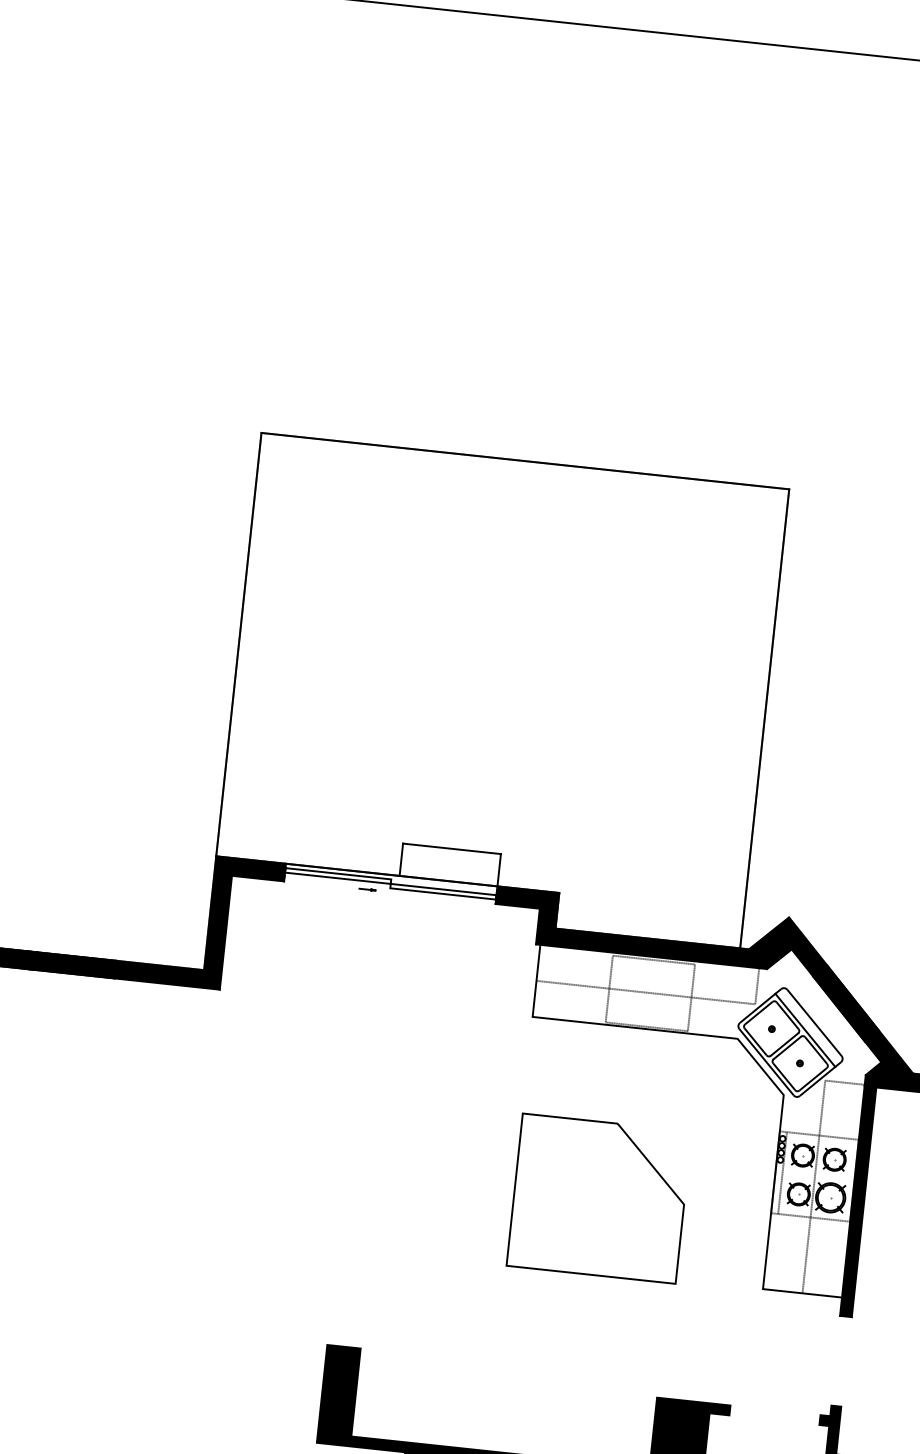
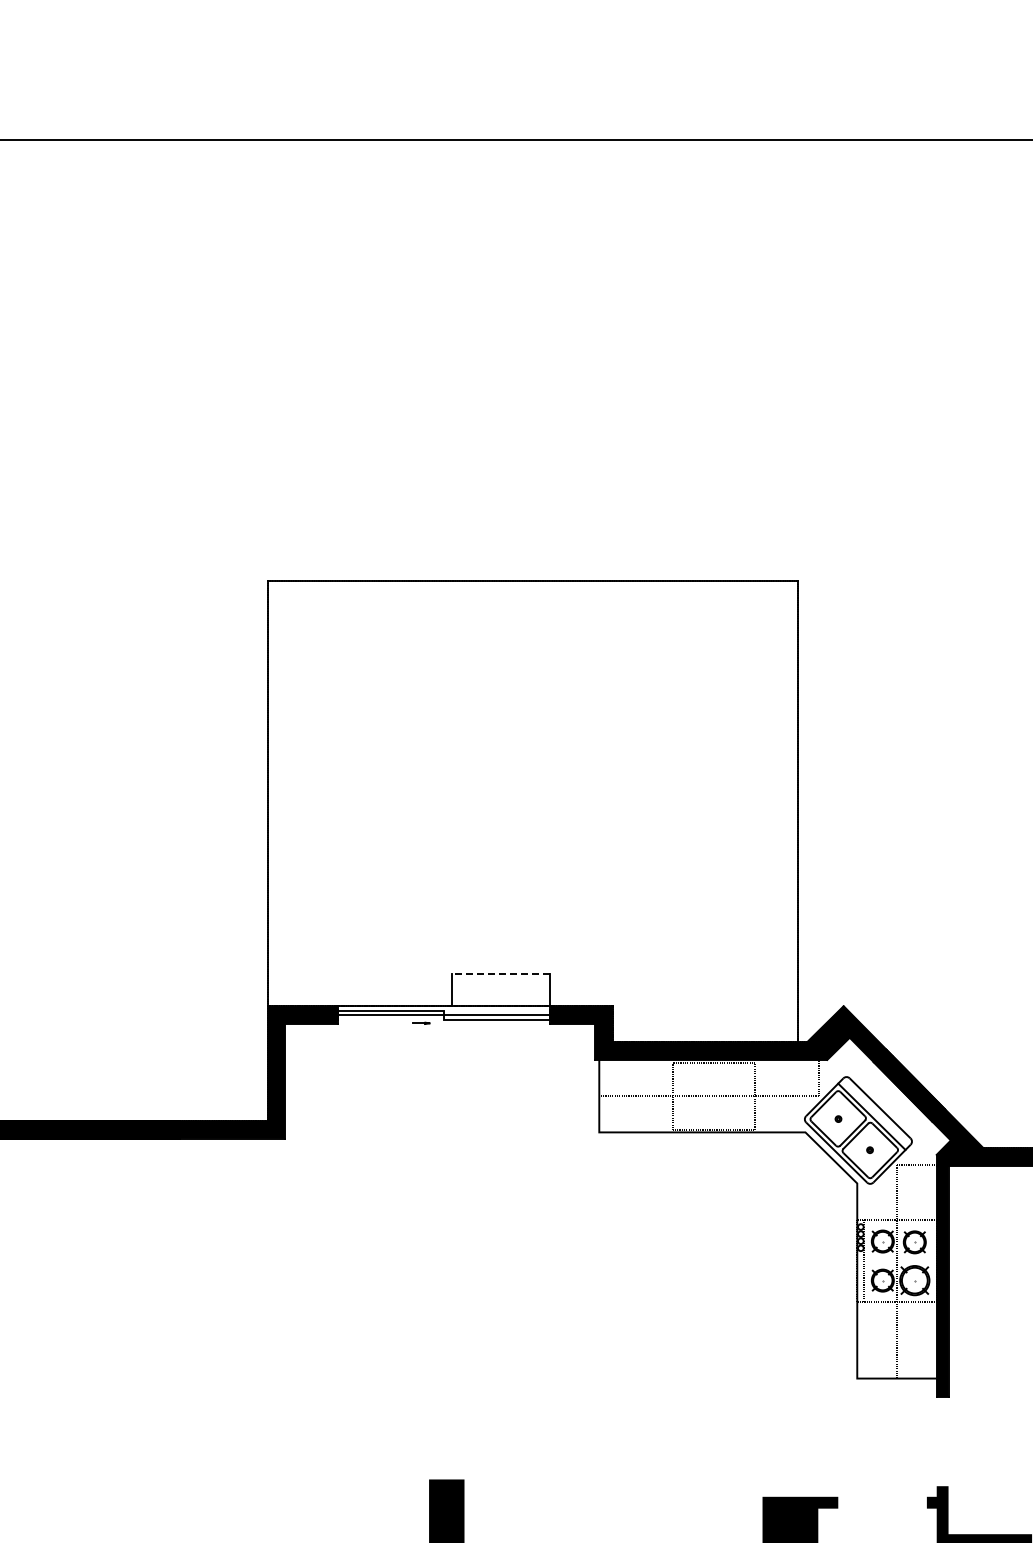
line: (451, 848) -> (500, 973), solid -> dashed
part: (598, 1198) -> (684, 1305), removed

